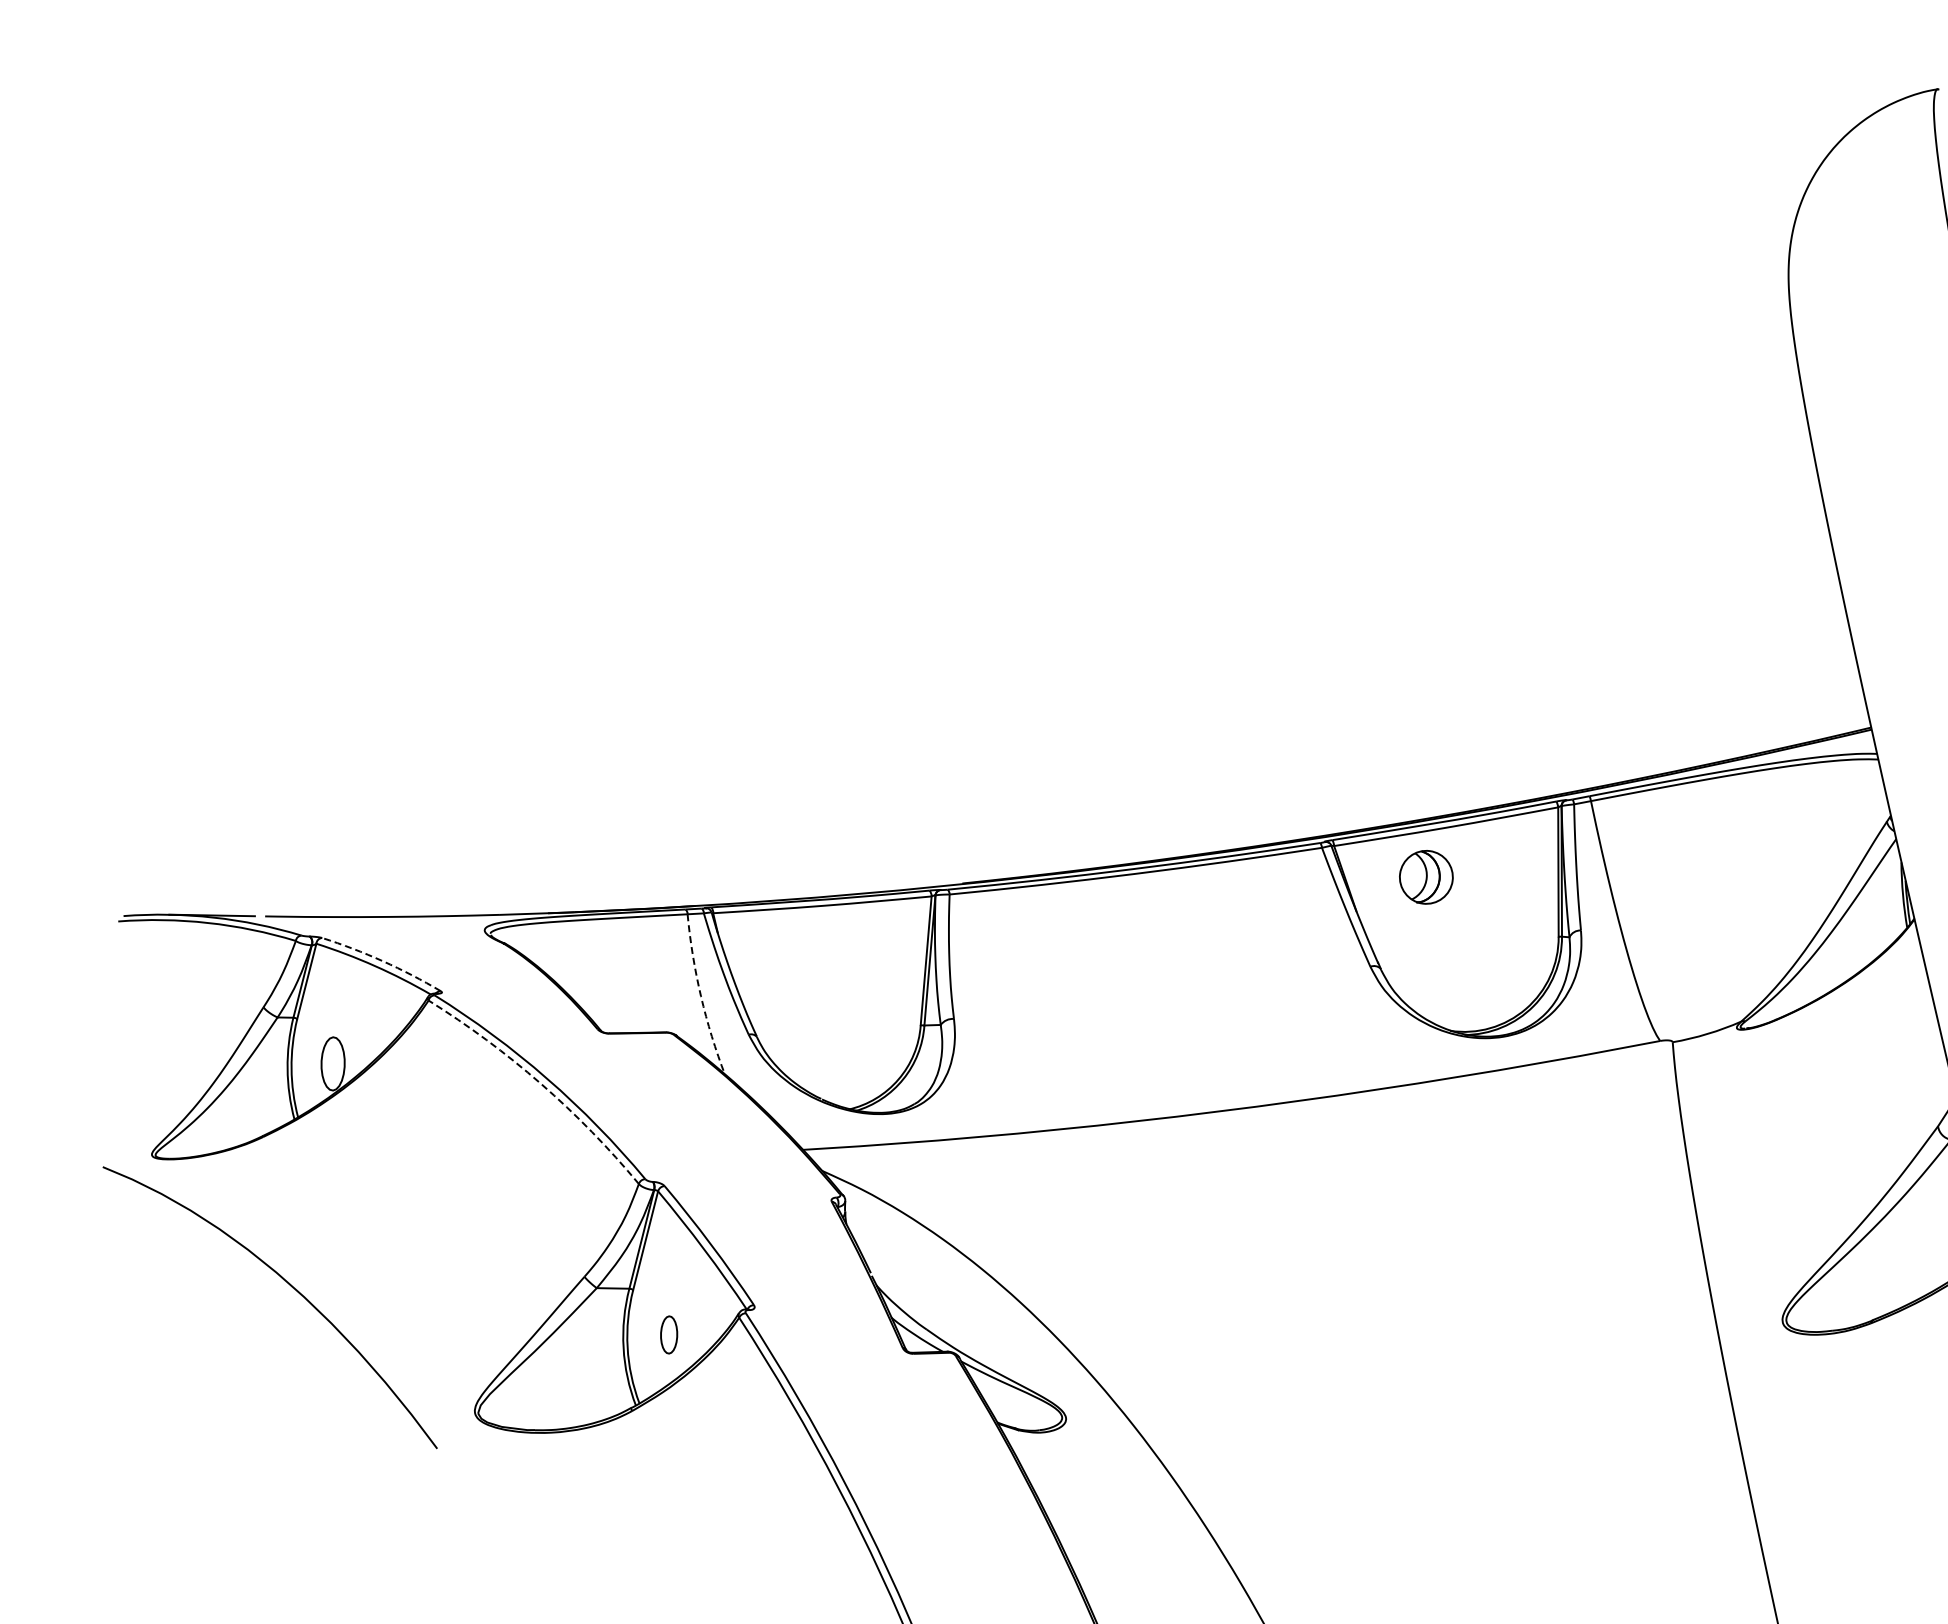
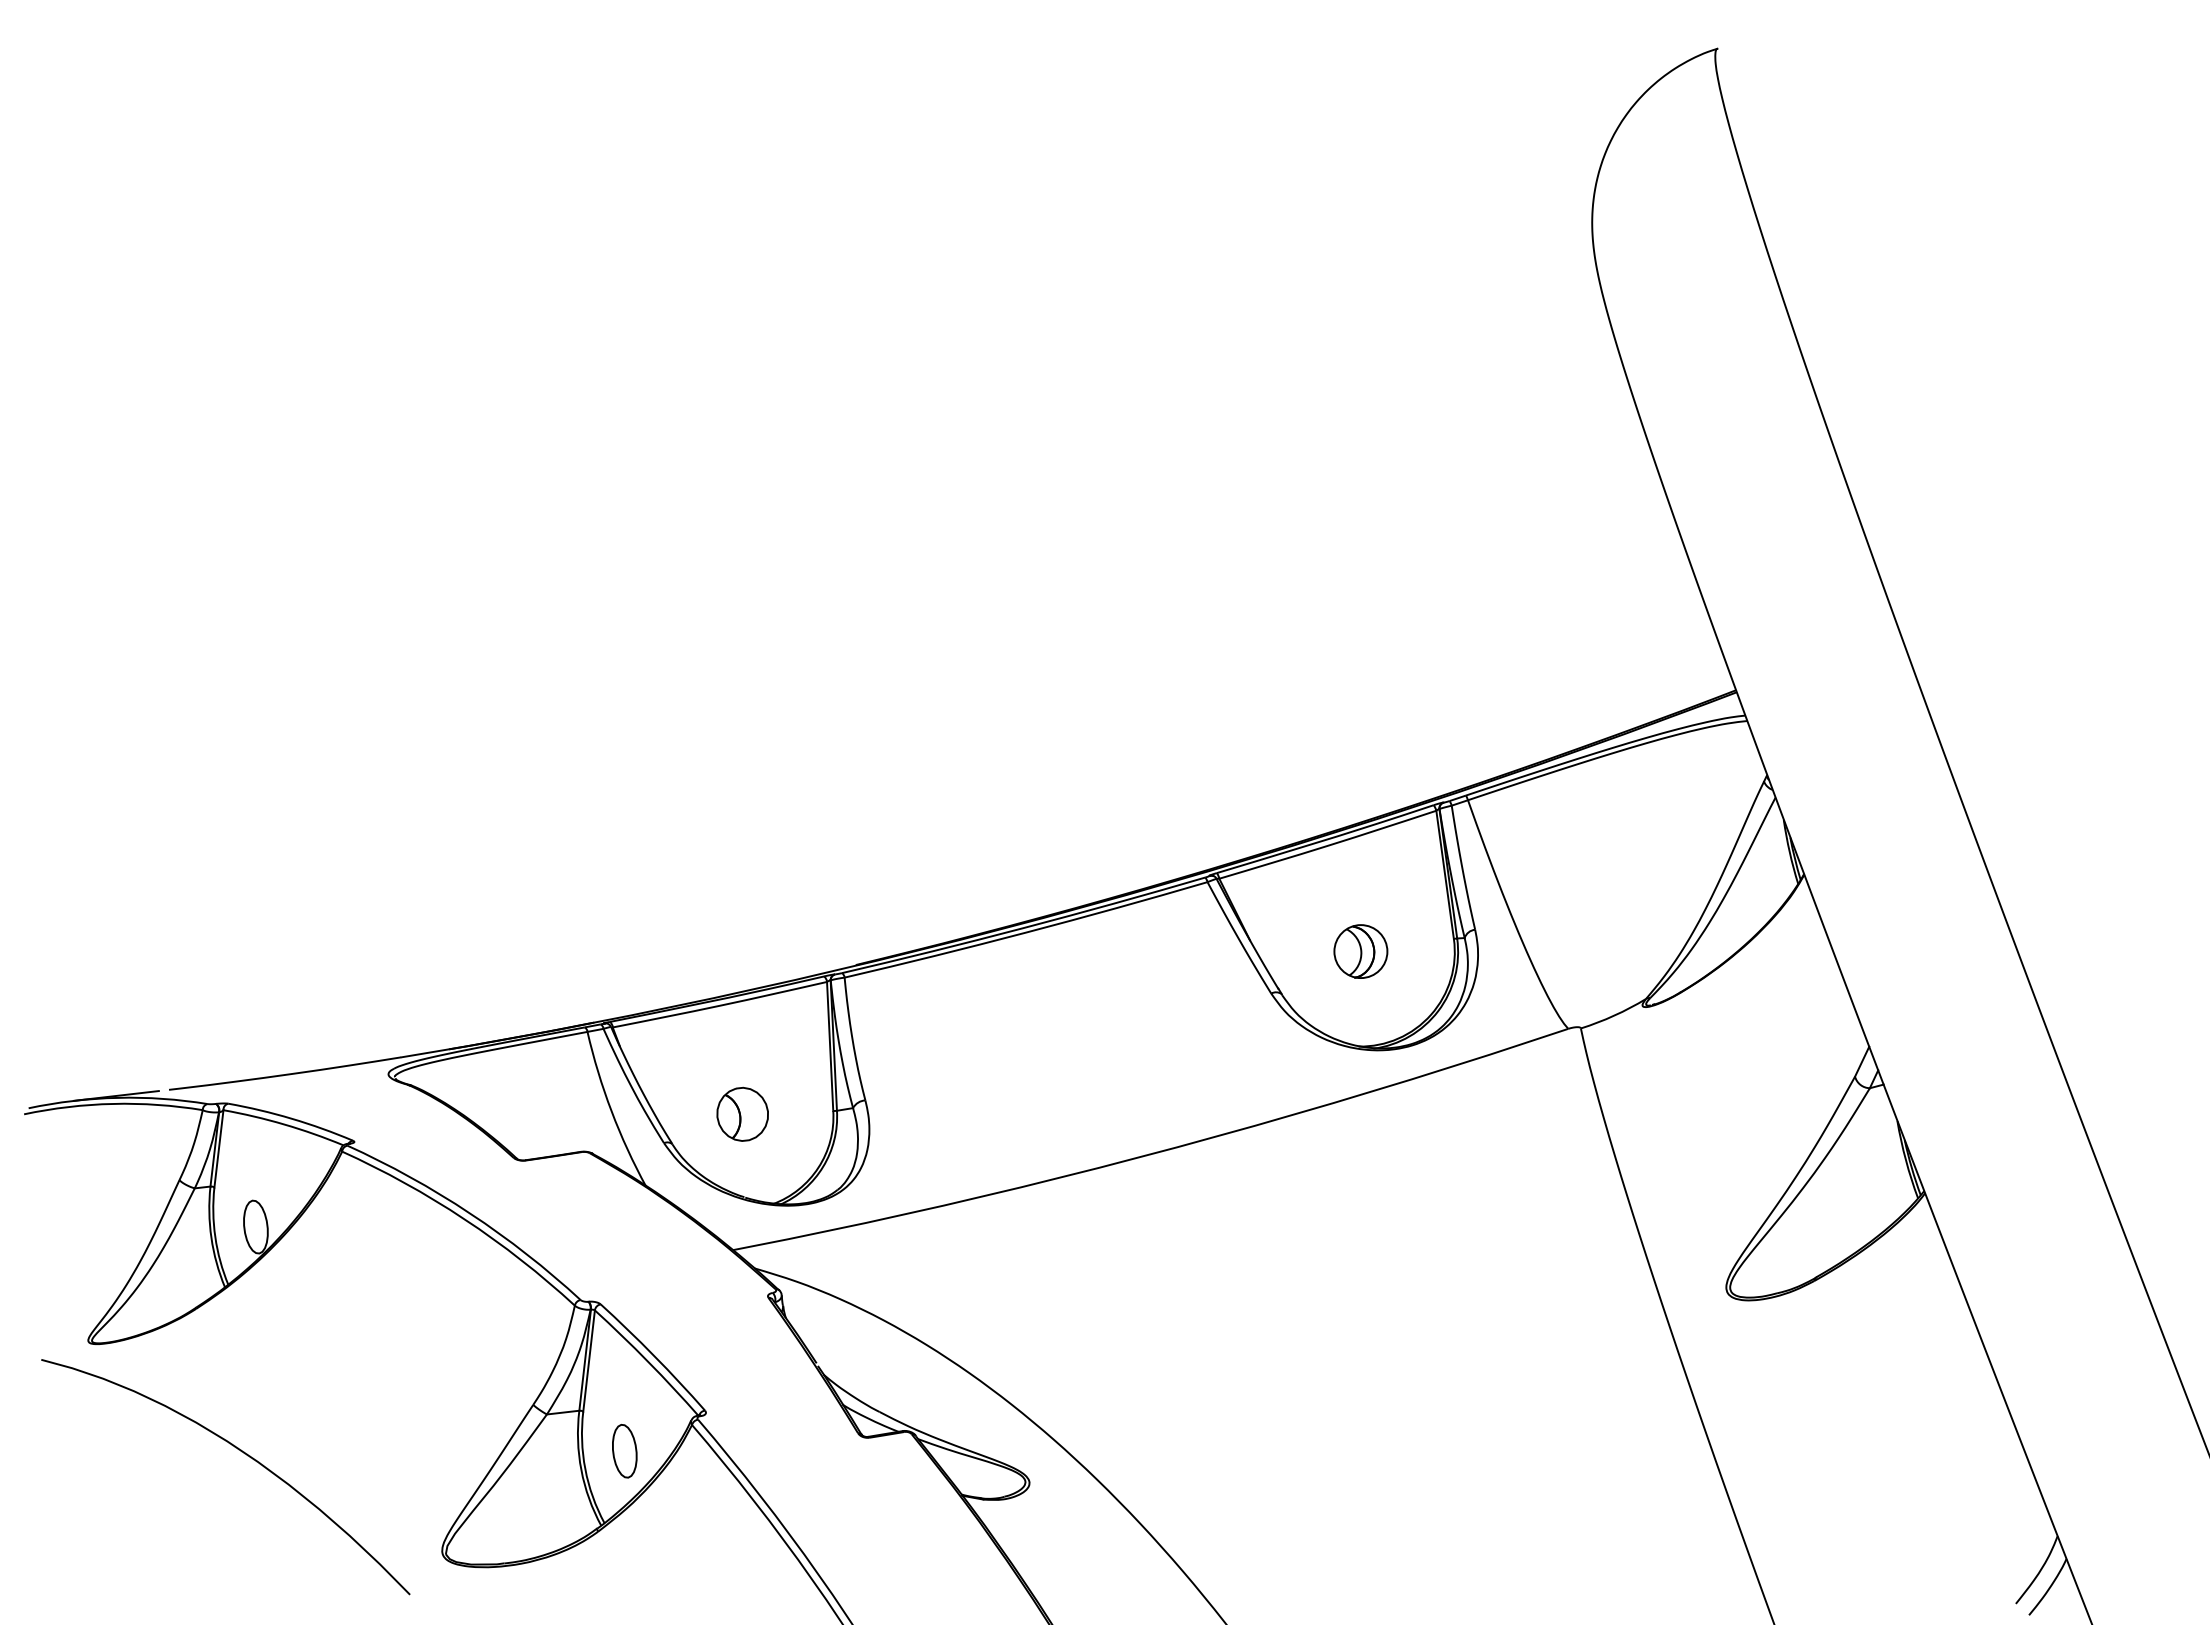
part: (1425, 877) -> (1360, 951), moved
arc: (382, 960) -> (291, 1118), dashed -> solid
arc: (700, 996) -> (611, 1111), dashed -> solid
part: (830, 1015) -> (742, 1113), added
arc: (540, 1083) -> (464, 1219), dashed -> solid
part: (668, 1335) -> (624, 1451), size x1.43

